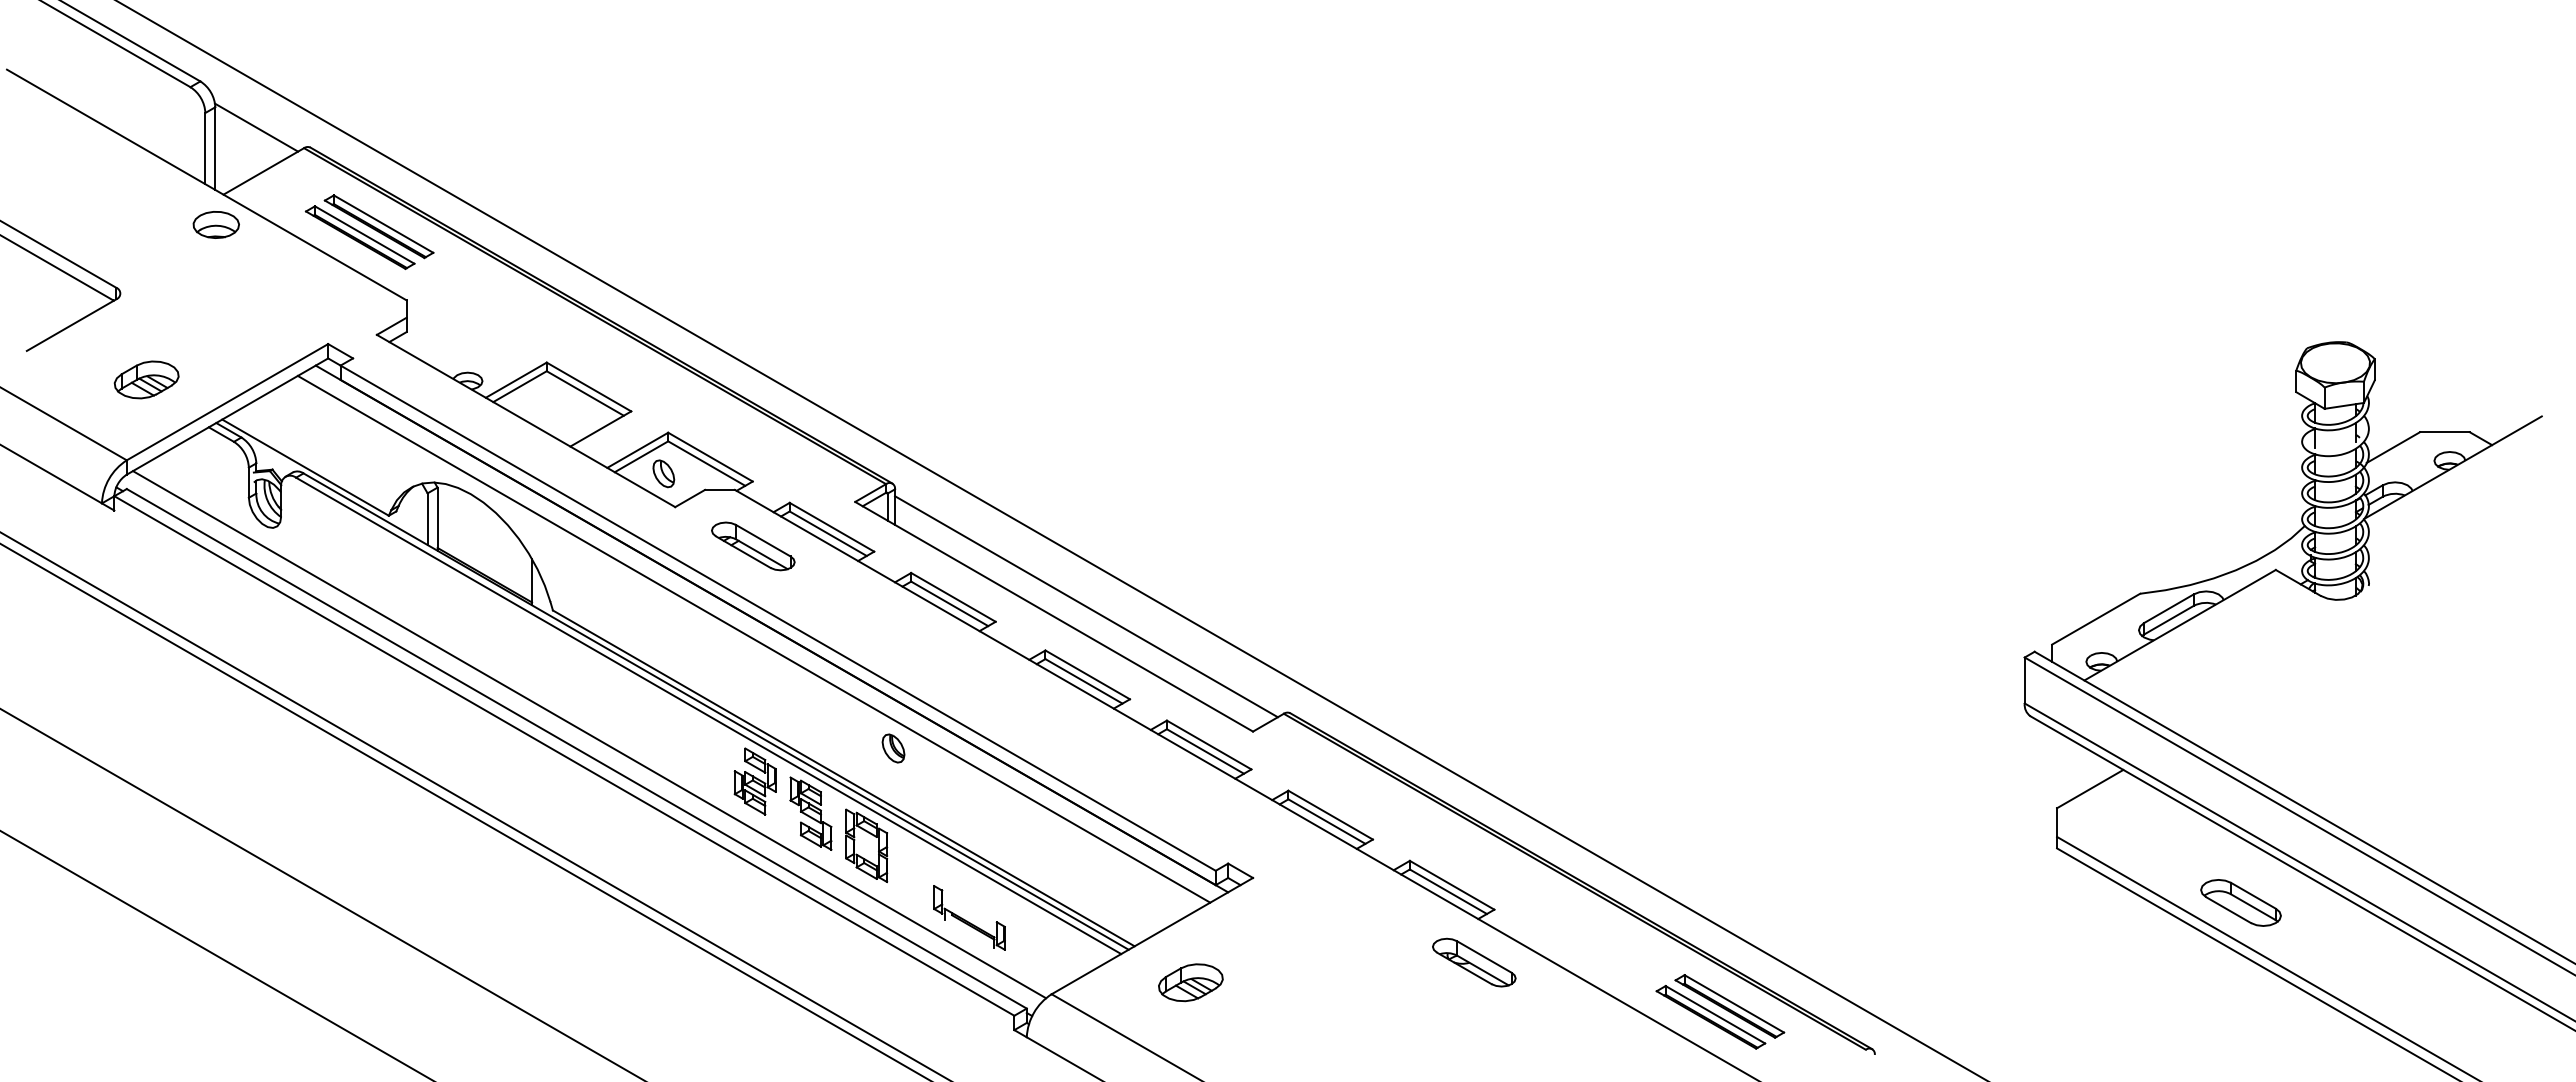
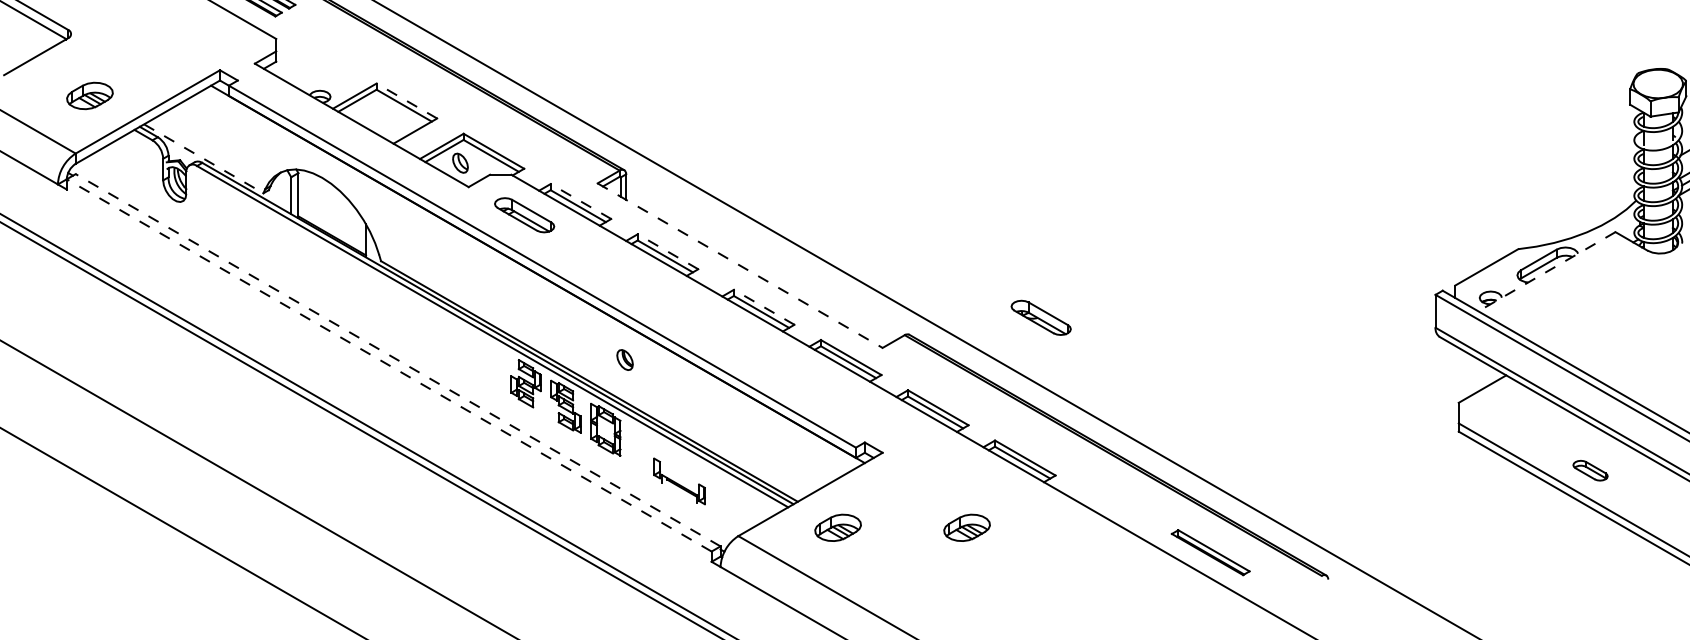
line: (589, 387) -> (407, 101), solid -> dashed
line: (305, 467) -> (203, 158), solid -> dashed
line: (831, 527) -> (580, 201), solid -> dashed
line: (953, 597) -> (668, 251), solid -> dashed
line: (1086, 606) -> (763, 258), removed
line: (1054, 616) -> (740, 265), solid -> dashed
line: (2180, 625) -> (1547, 271), solid -> dashed
line: (753, 638) -> (524, 281), removed
line: (1087, 674) -> (764, 307), solid -> dashed
line: (589, 734) -> (407, 350), removed
line: (576, 748) -> (397, 360), solid -> dashed
line: (564, 755) -> (389, 365), solid -> dashed
part: (2240, 902) -> (1590, 470), size x0.6
part: (1474, 962) -> (1041, 317), moved
part: (1370, 982) -> (966, 527), added
part: (1729, 1006) -> (1224, 544), removed

